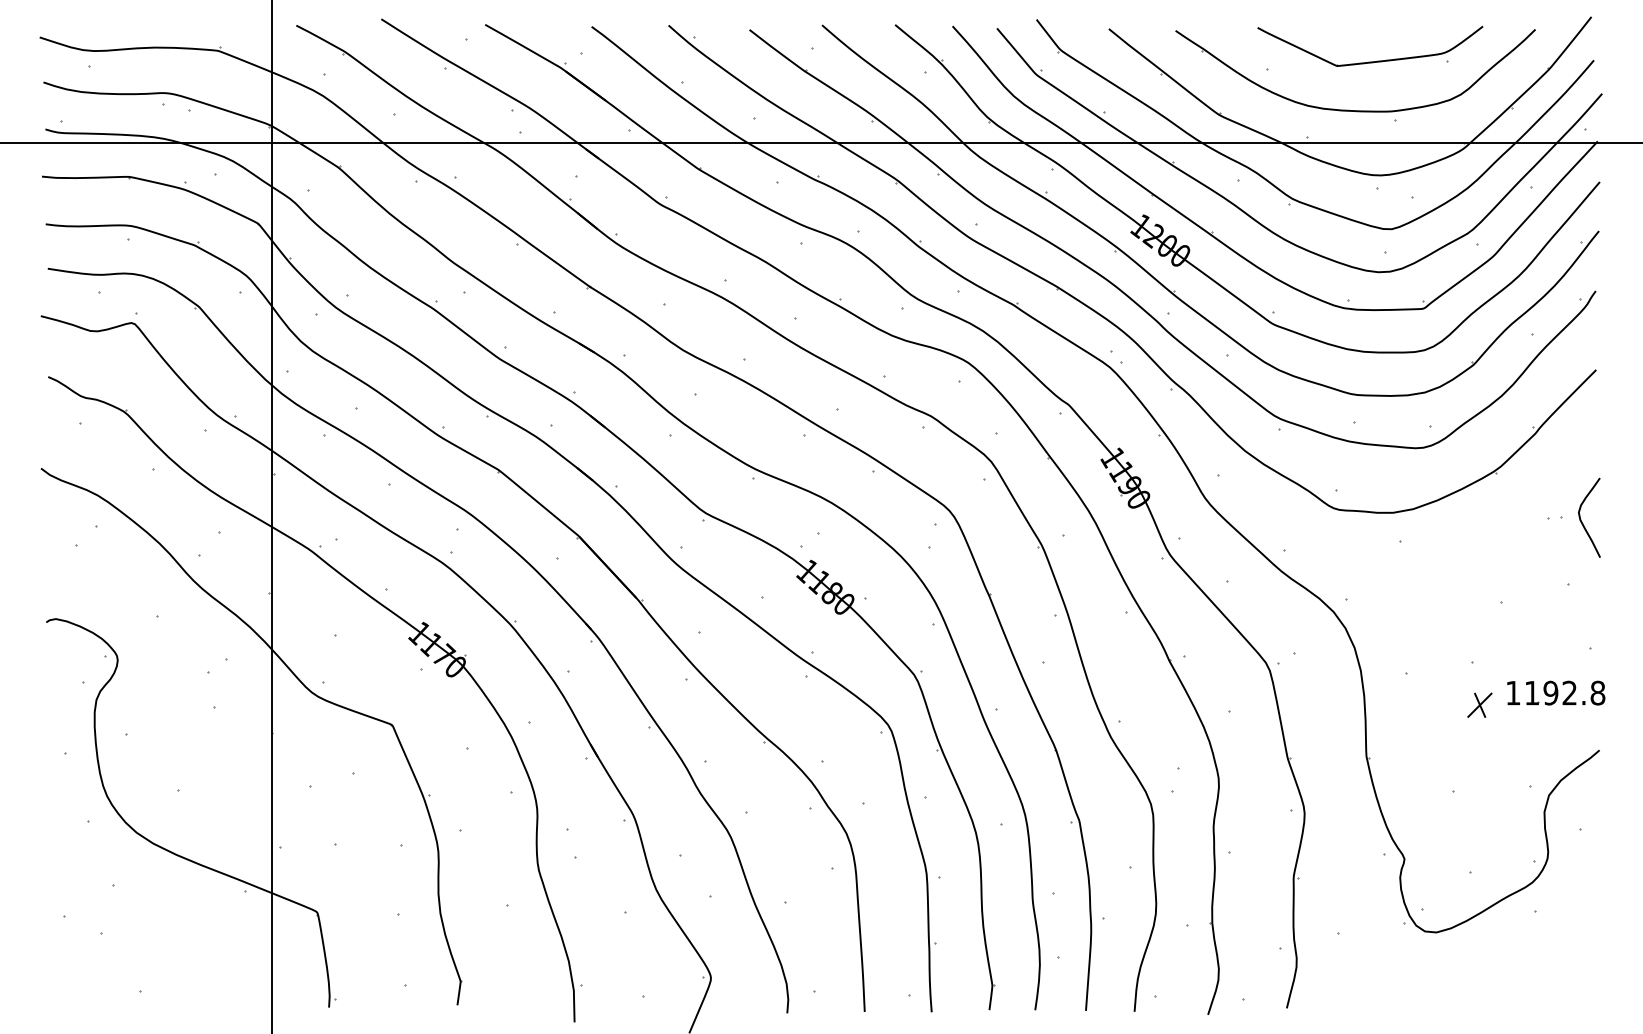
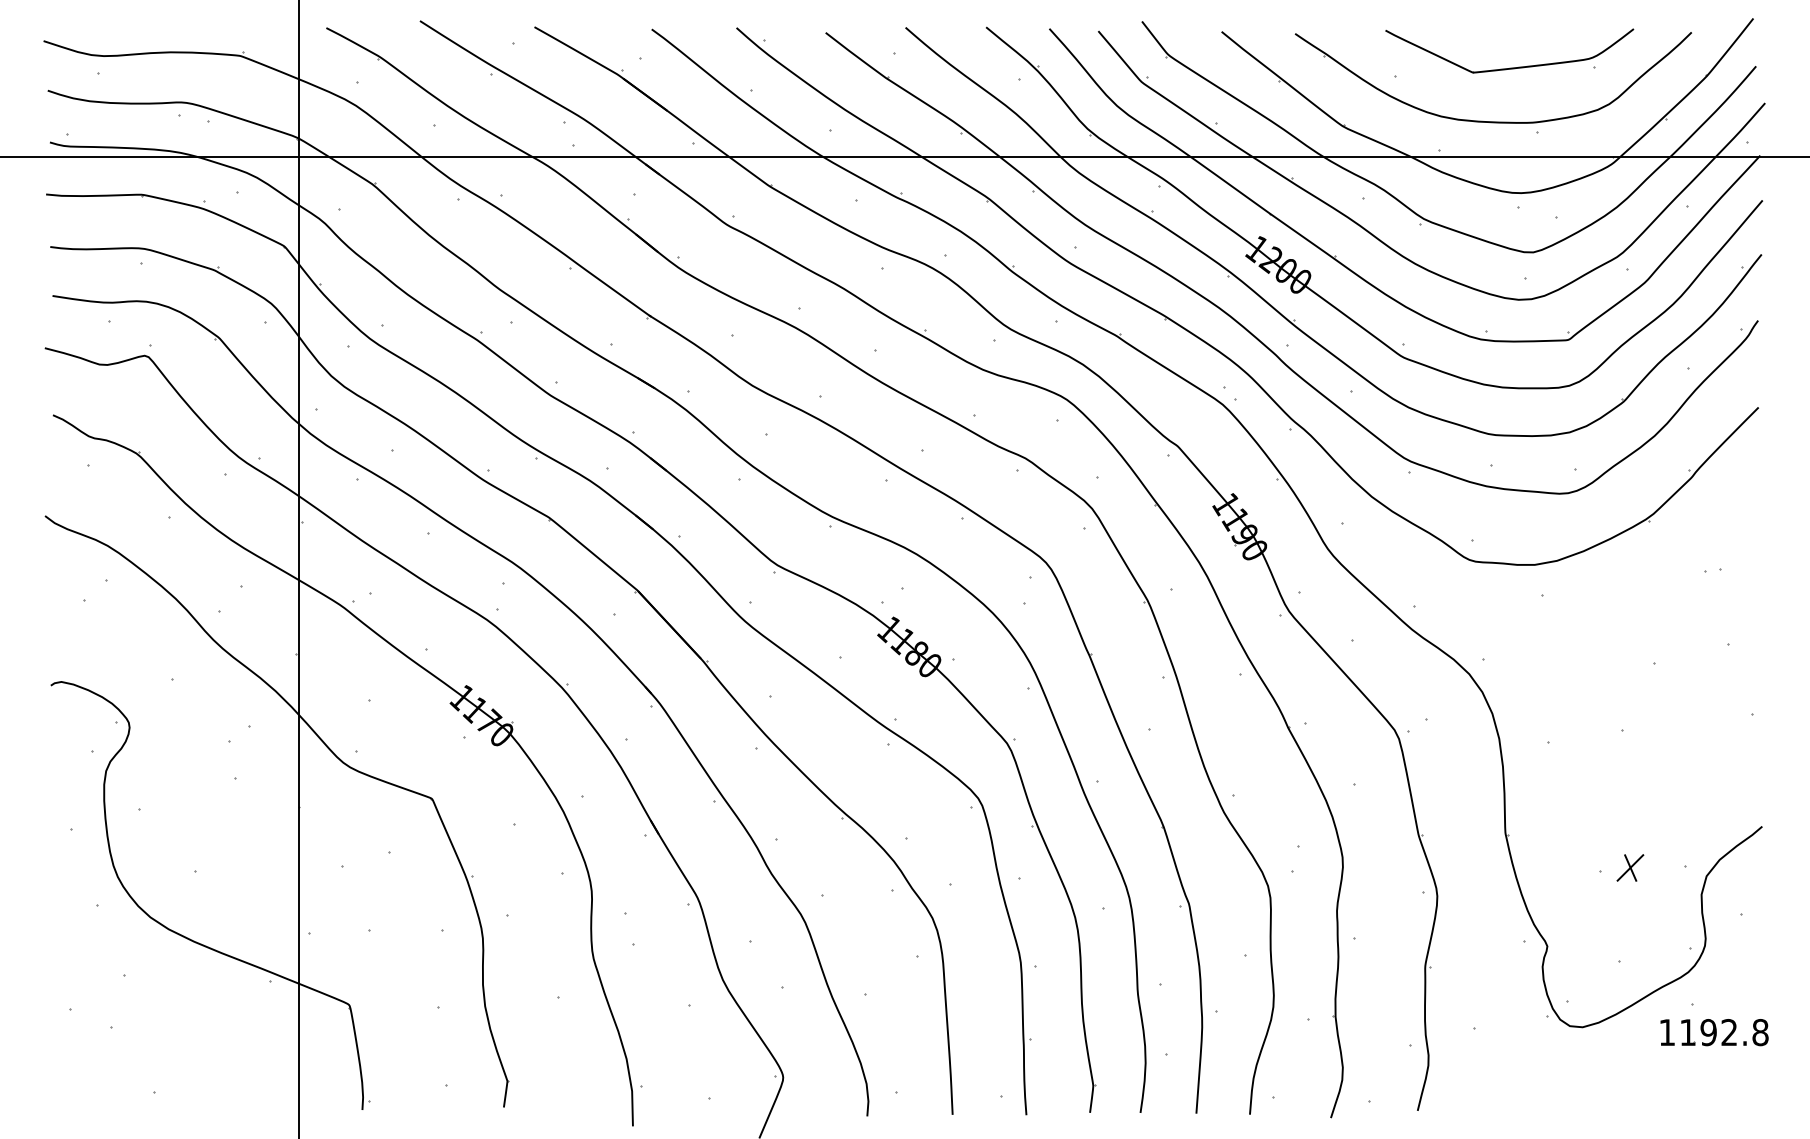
curve: (1582, 521) -> (1743, 574), removed
part: (1556, 693) -> (1714, 1032), moved
part: (1479, 704) -> (1630, 867), moved

